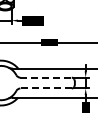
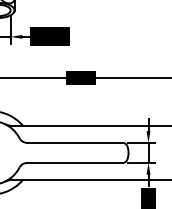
line: (46, 77) -> (75, 142), dashed -> solid
line: (46, 88) -> (75, 162), dashed -> solid

